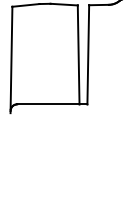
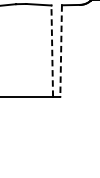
line: (78, 54) -> (52, 50), solid -> dashed
line: (88, 54) -> (61, 50), solid -> dashed

